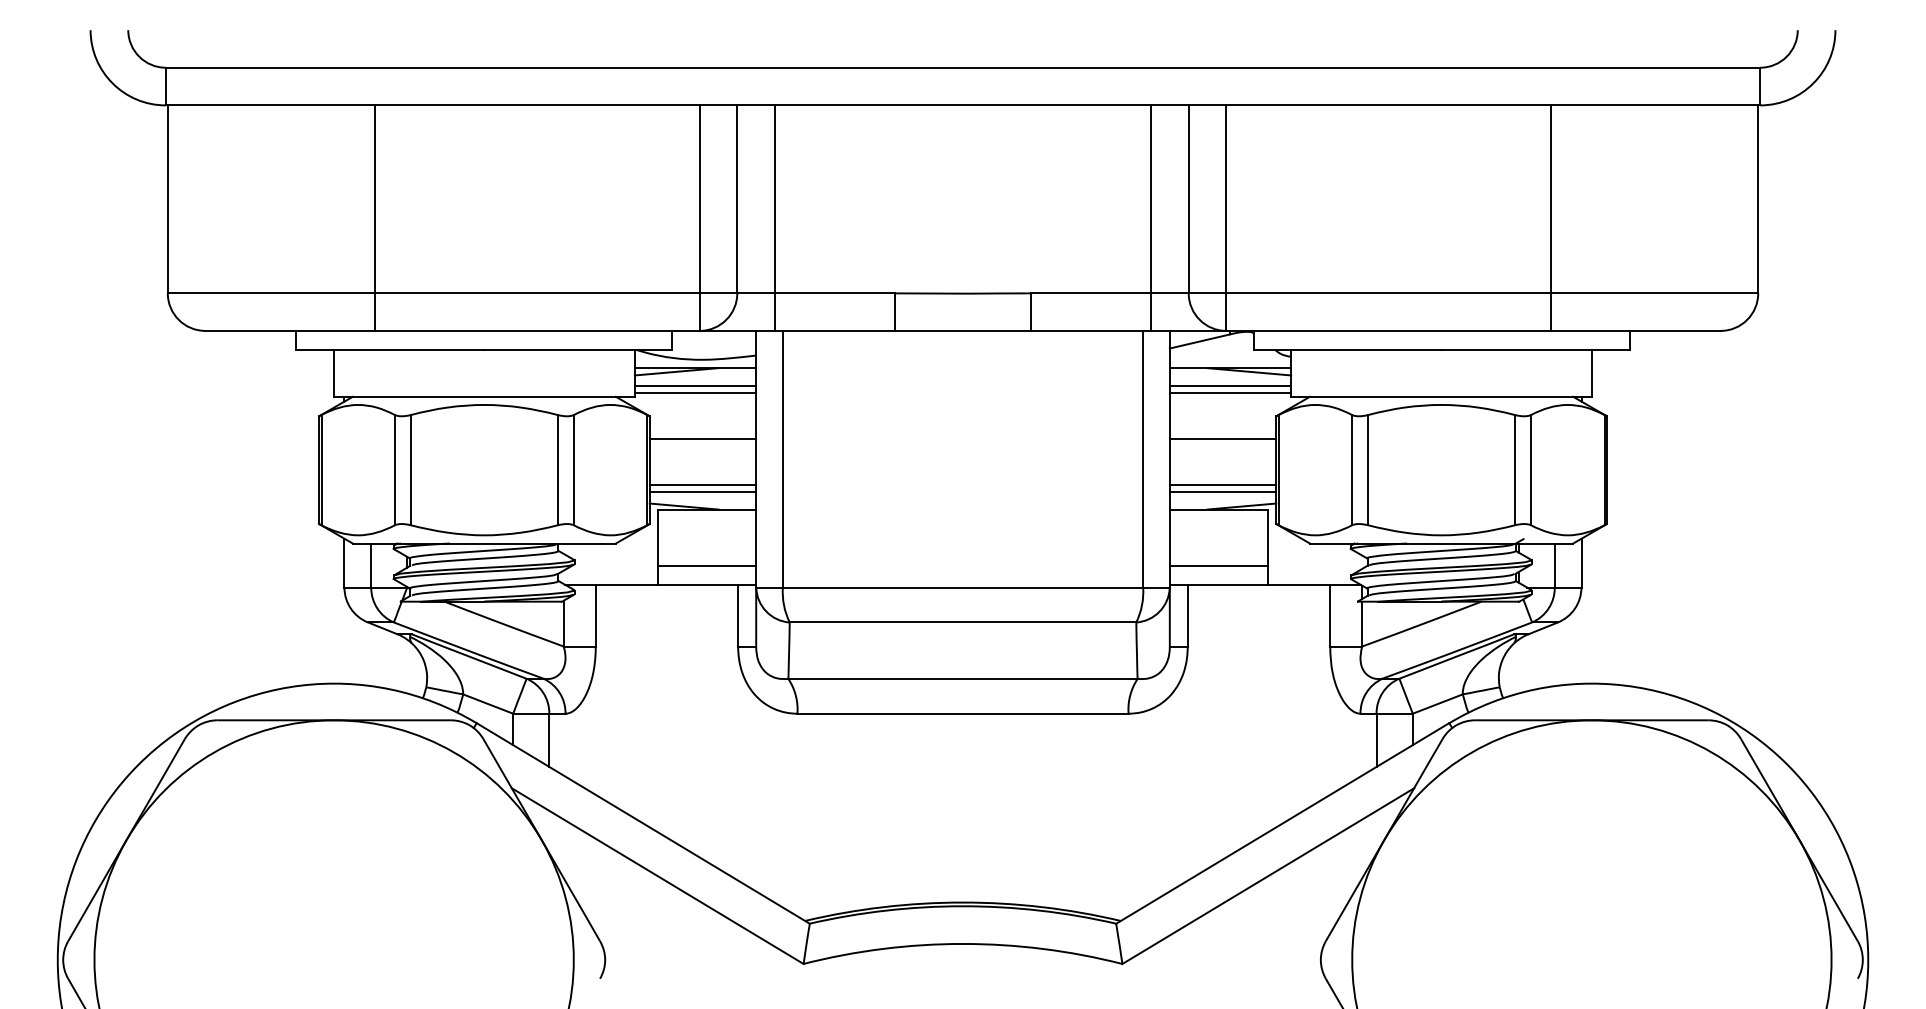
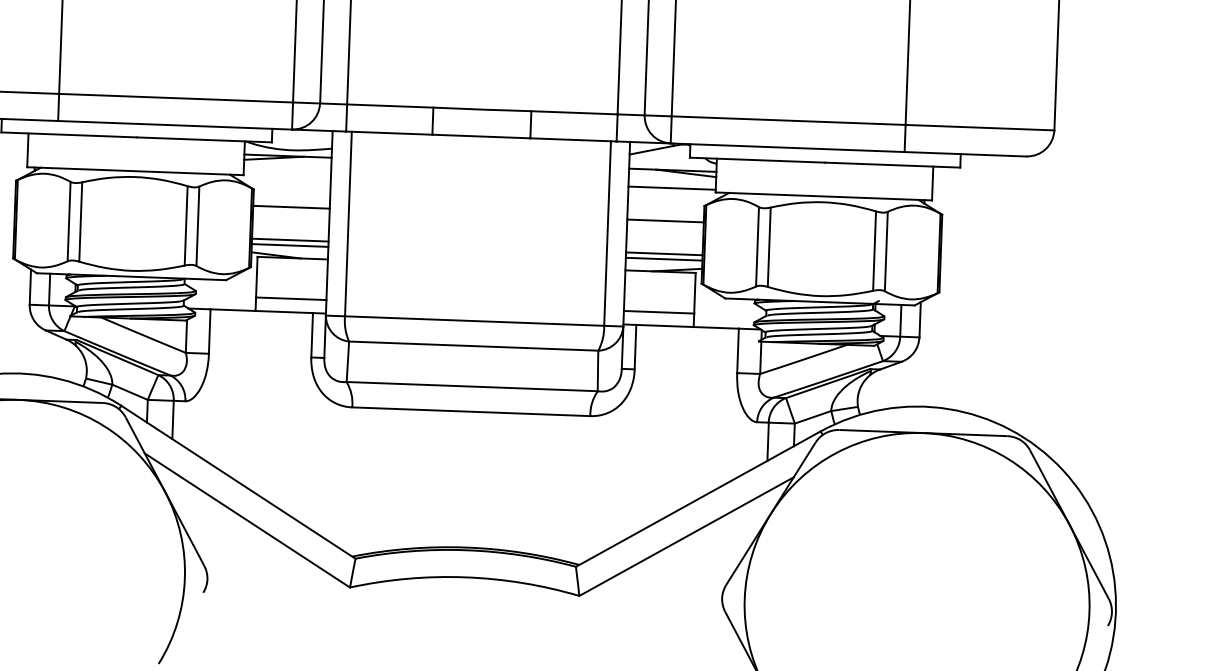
line: (695, 385) -> (287, 168), removed
line: (1230, 385) -> (672, 182), removed
line: (695, 393) -> (287, 174), removed

